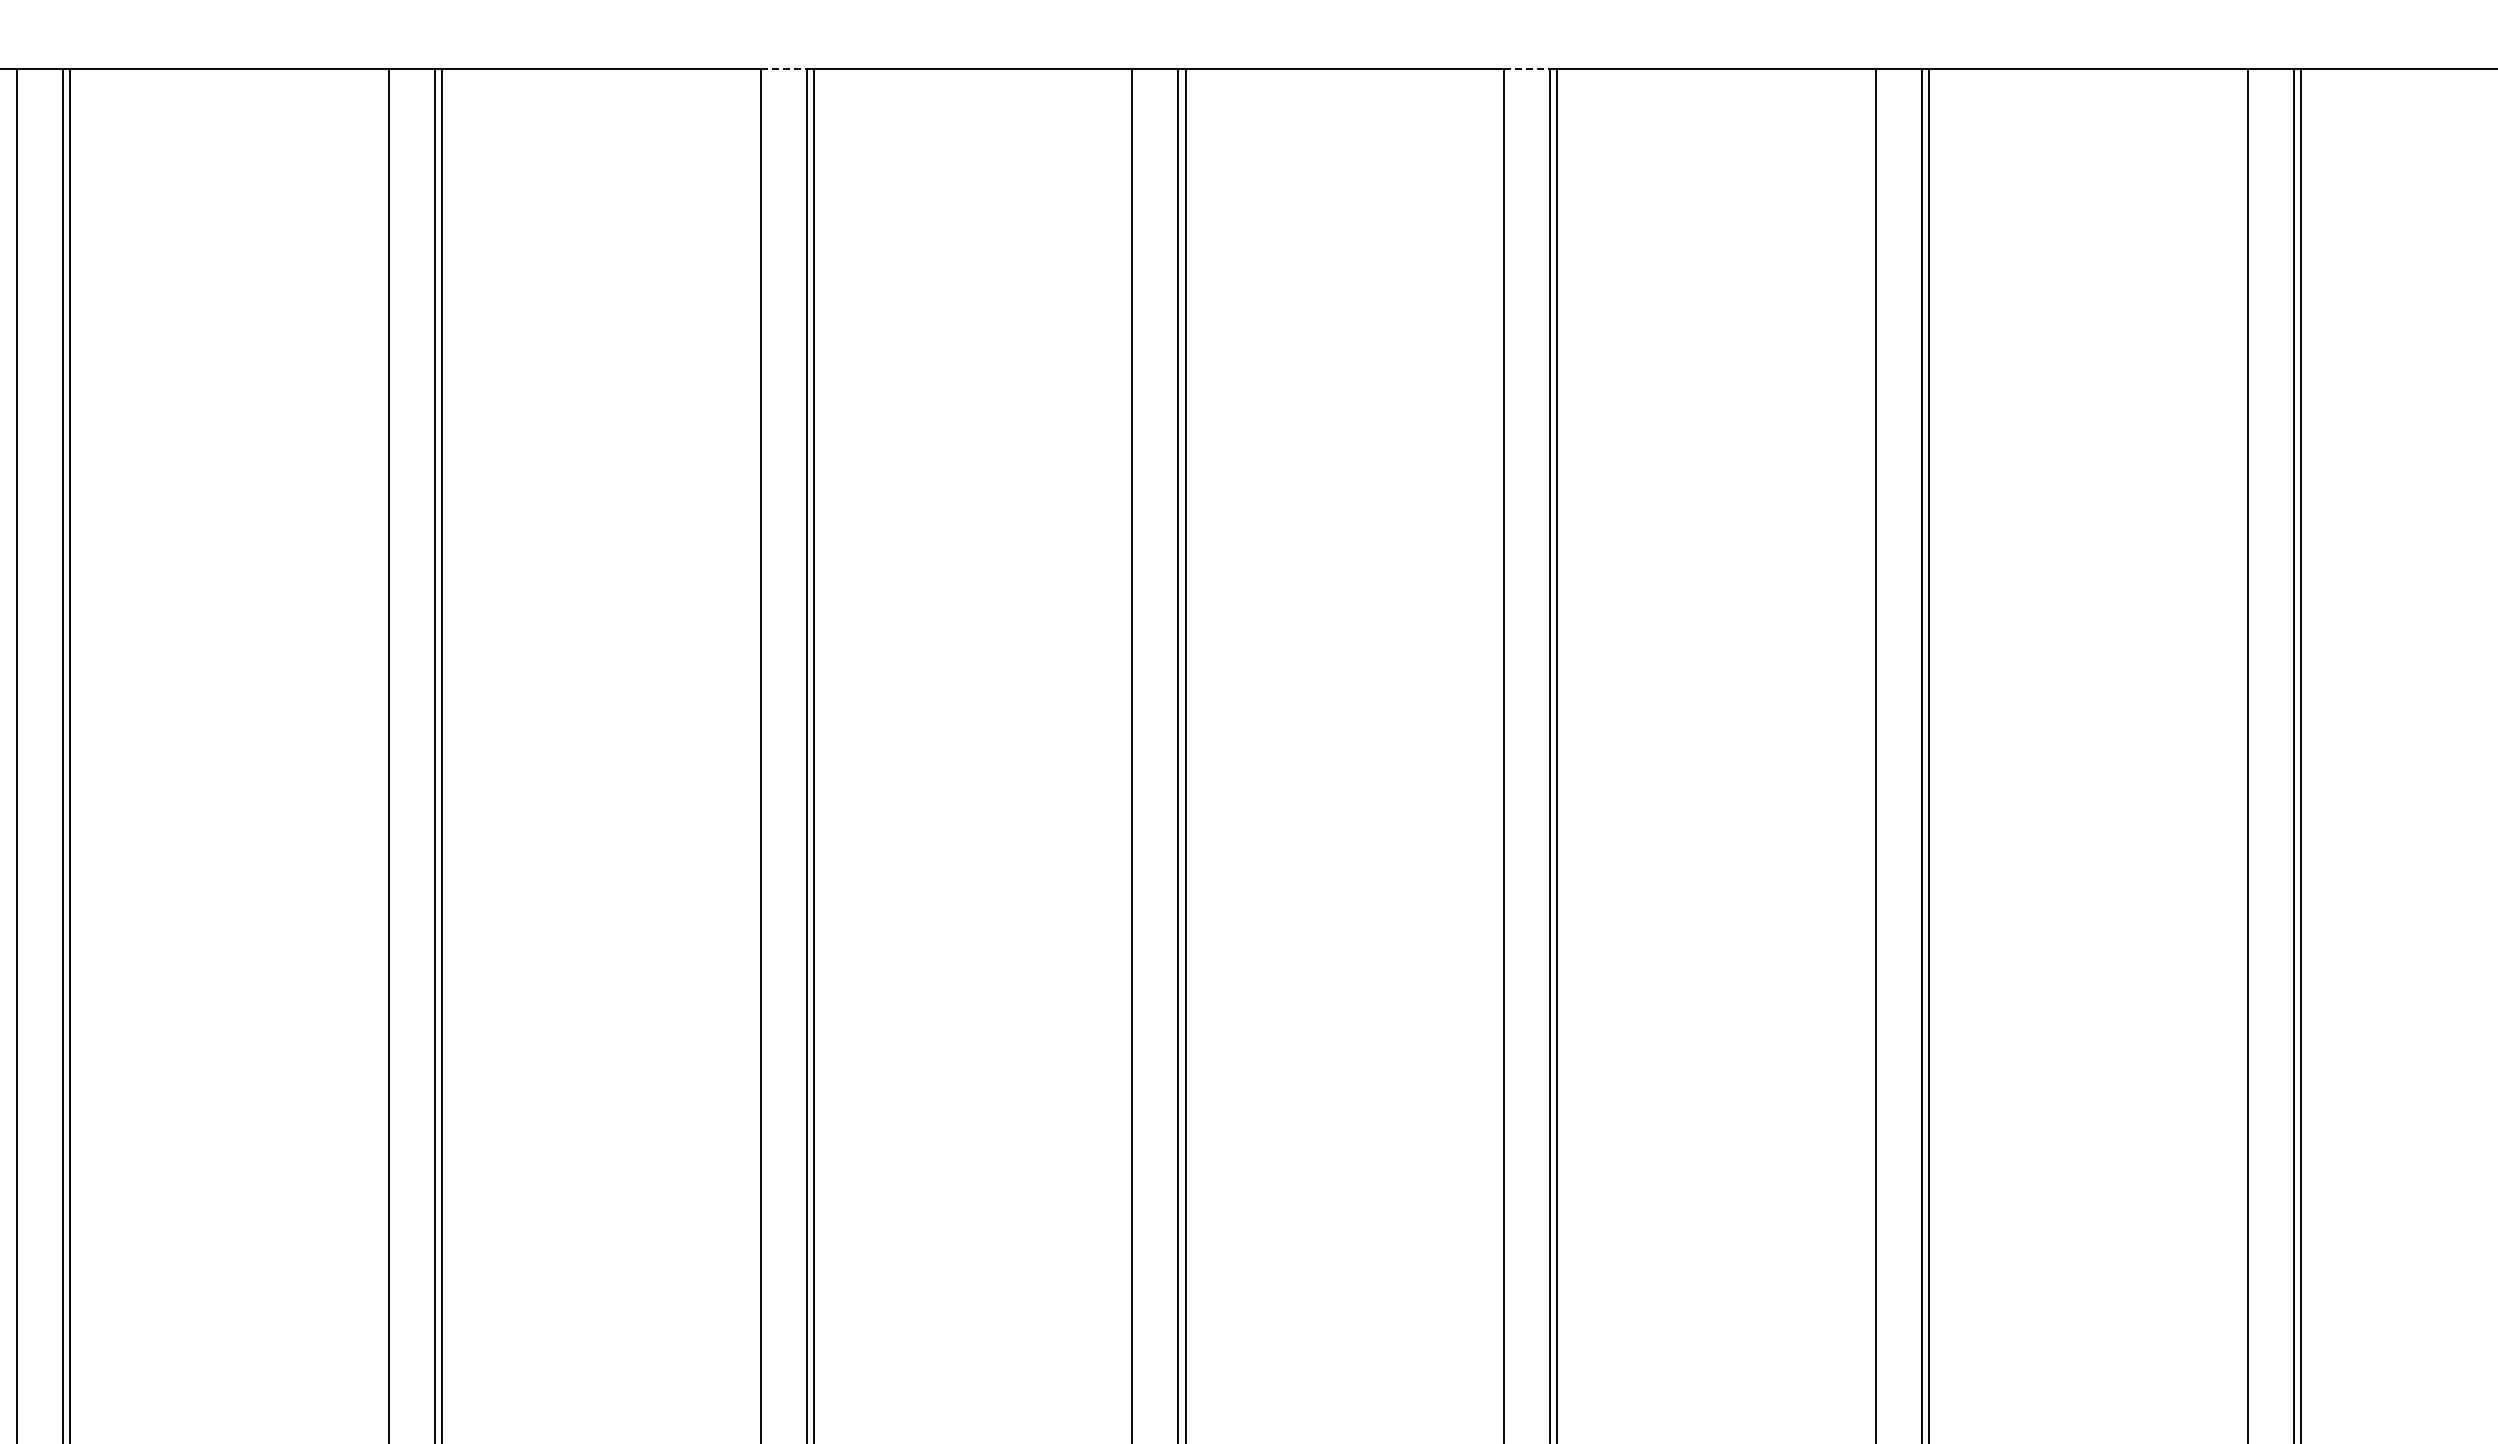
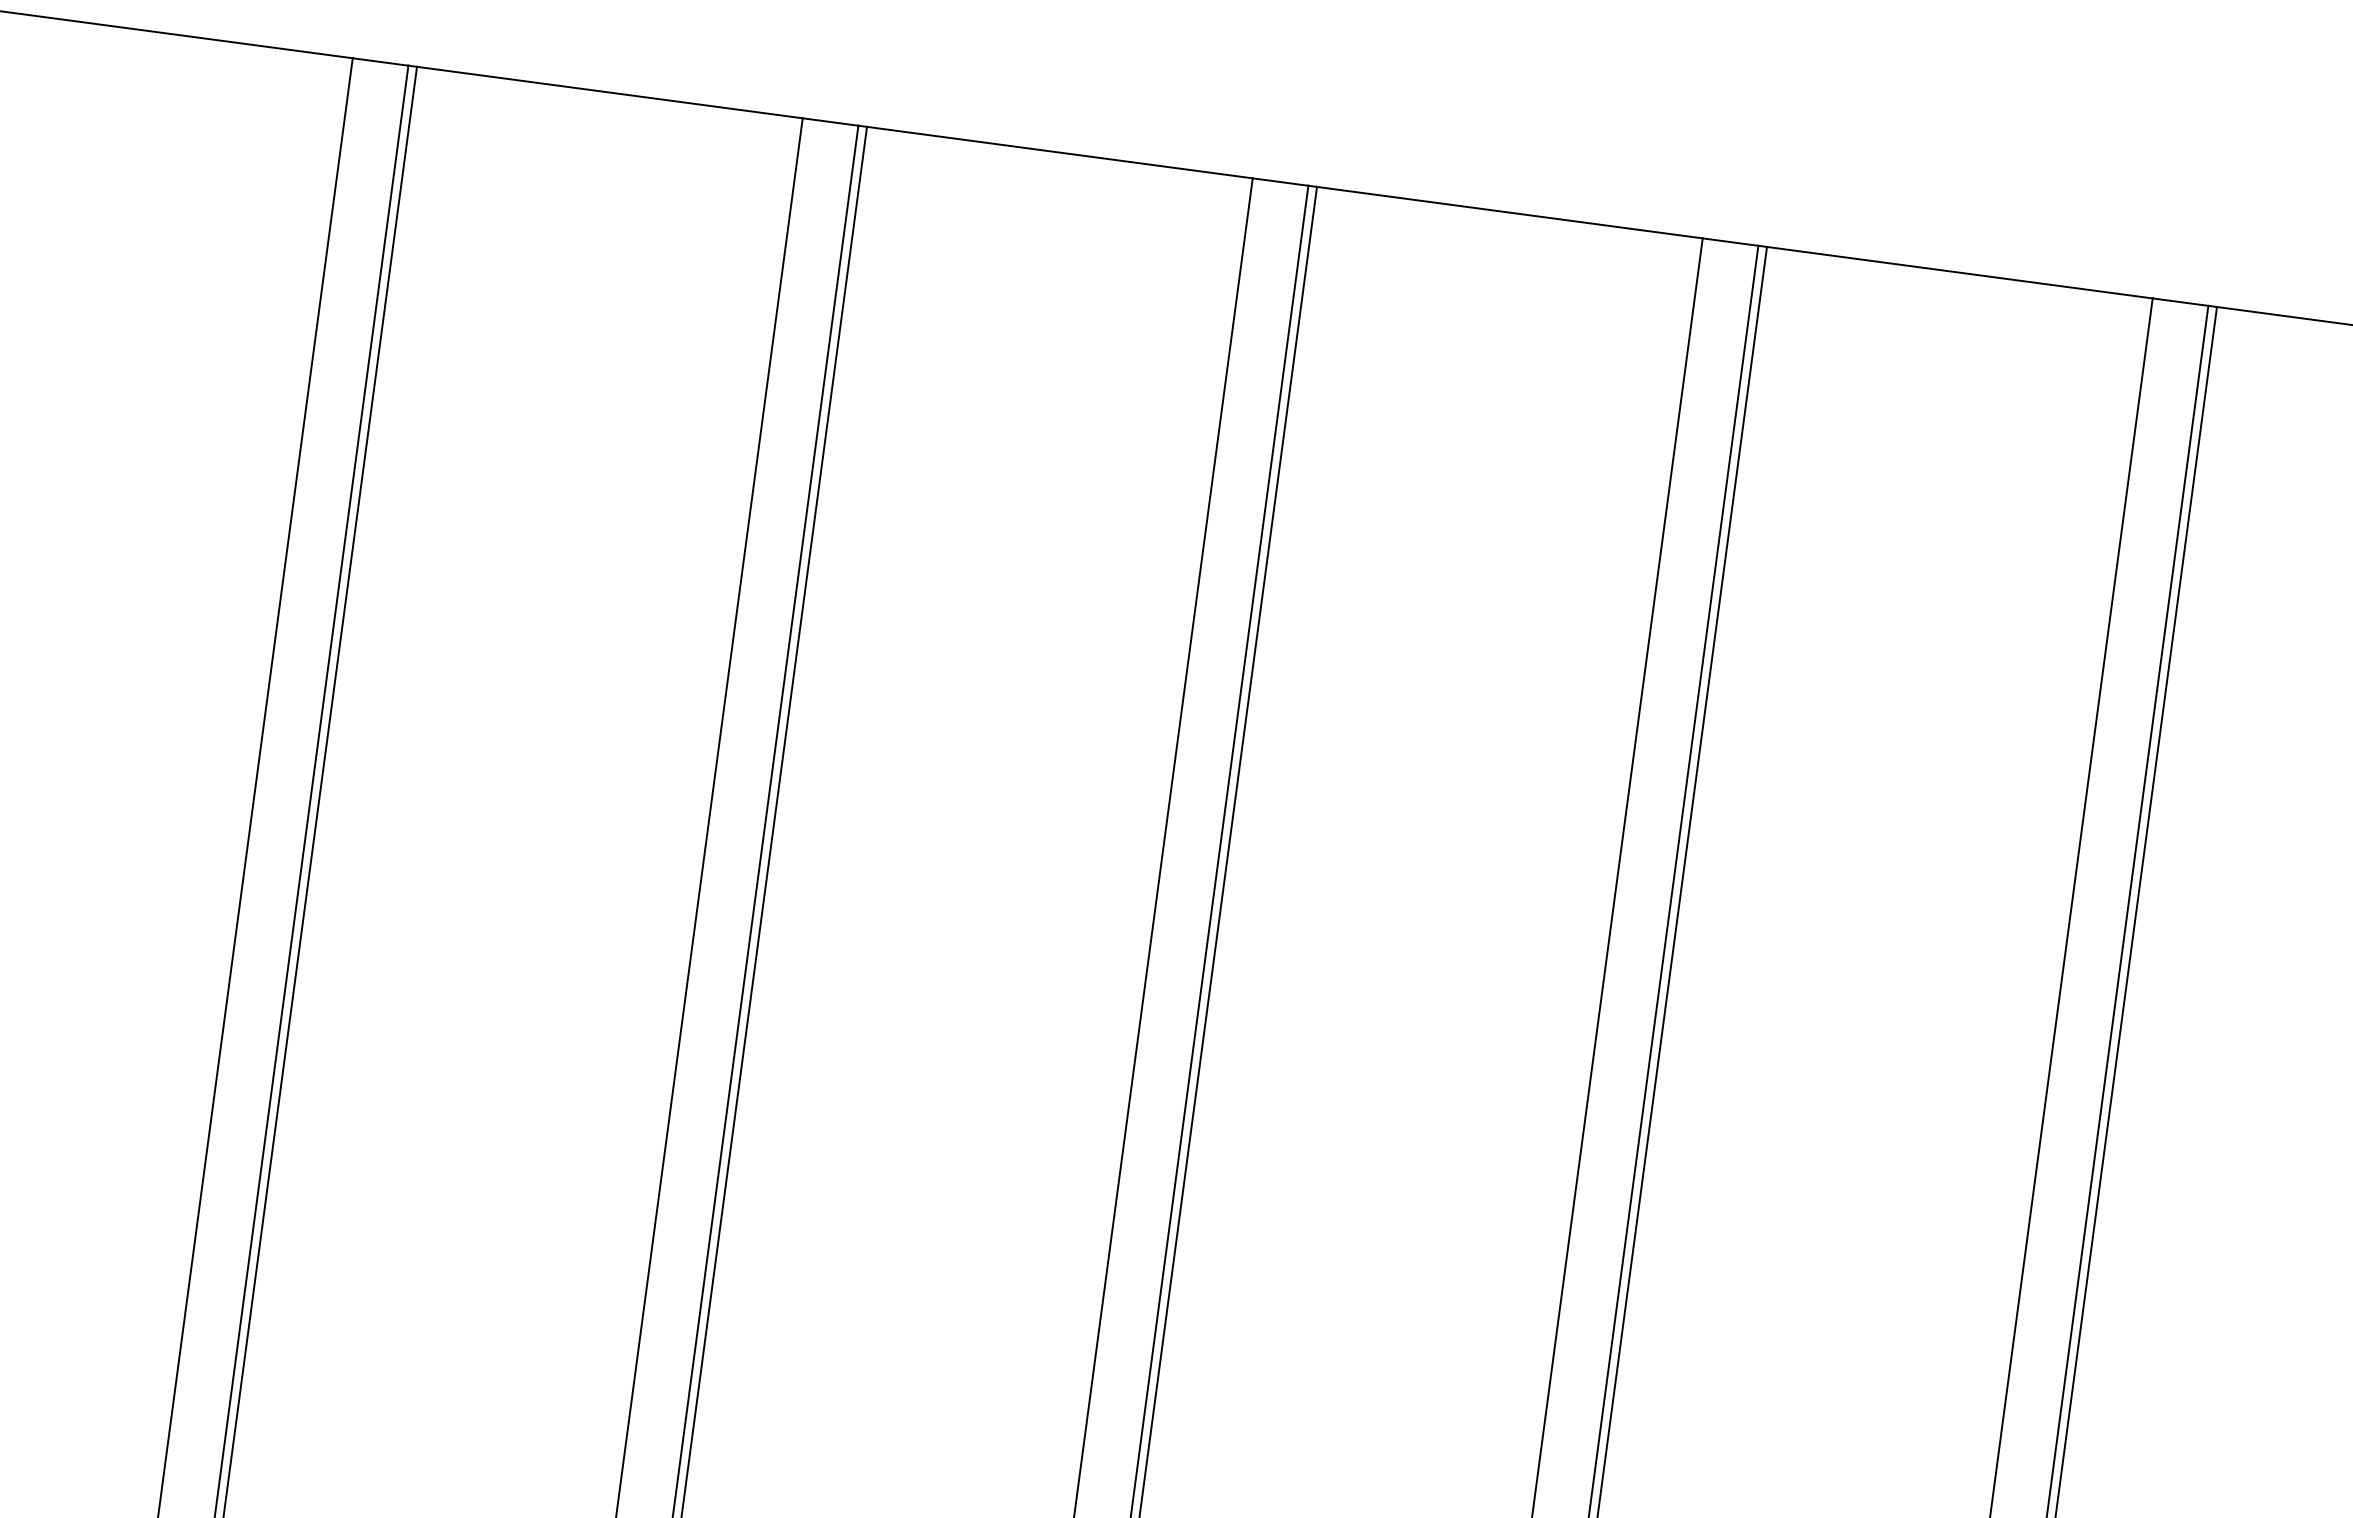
line: (783, 68) -> (830, 121), dashed -> solid
line: (1527, 68) -> (1730, 241), dashed -> solid

